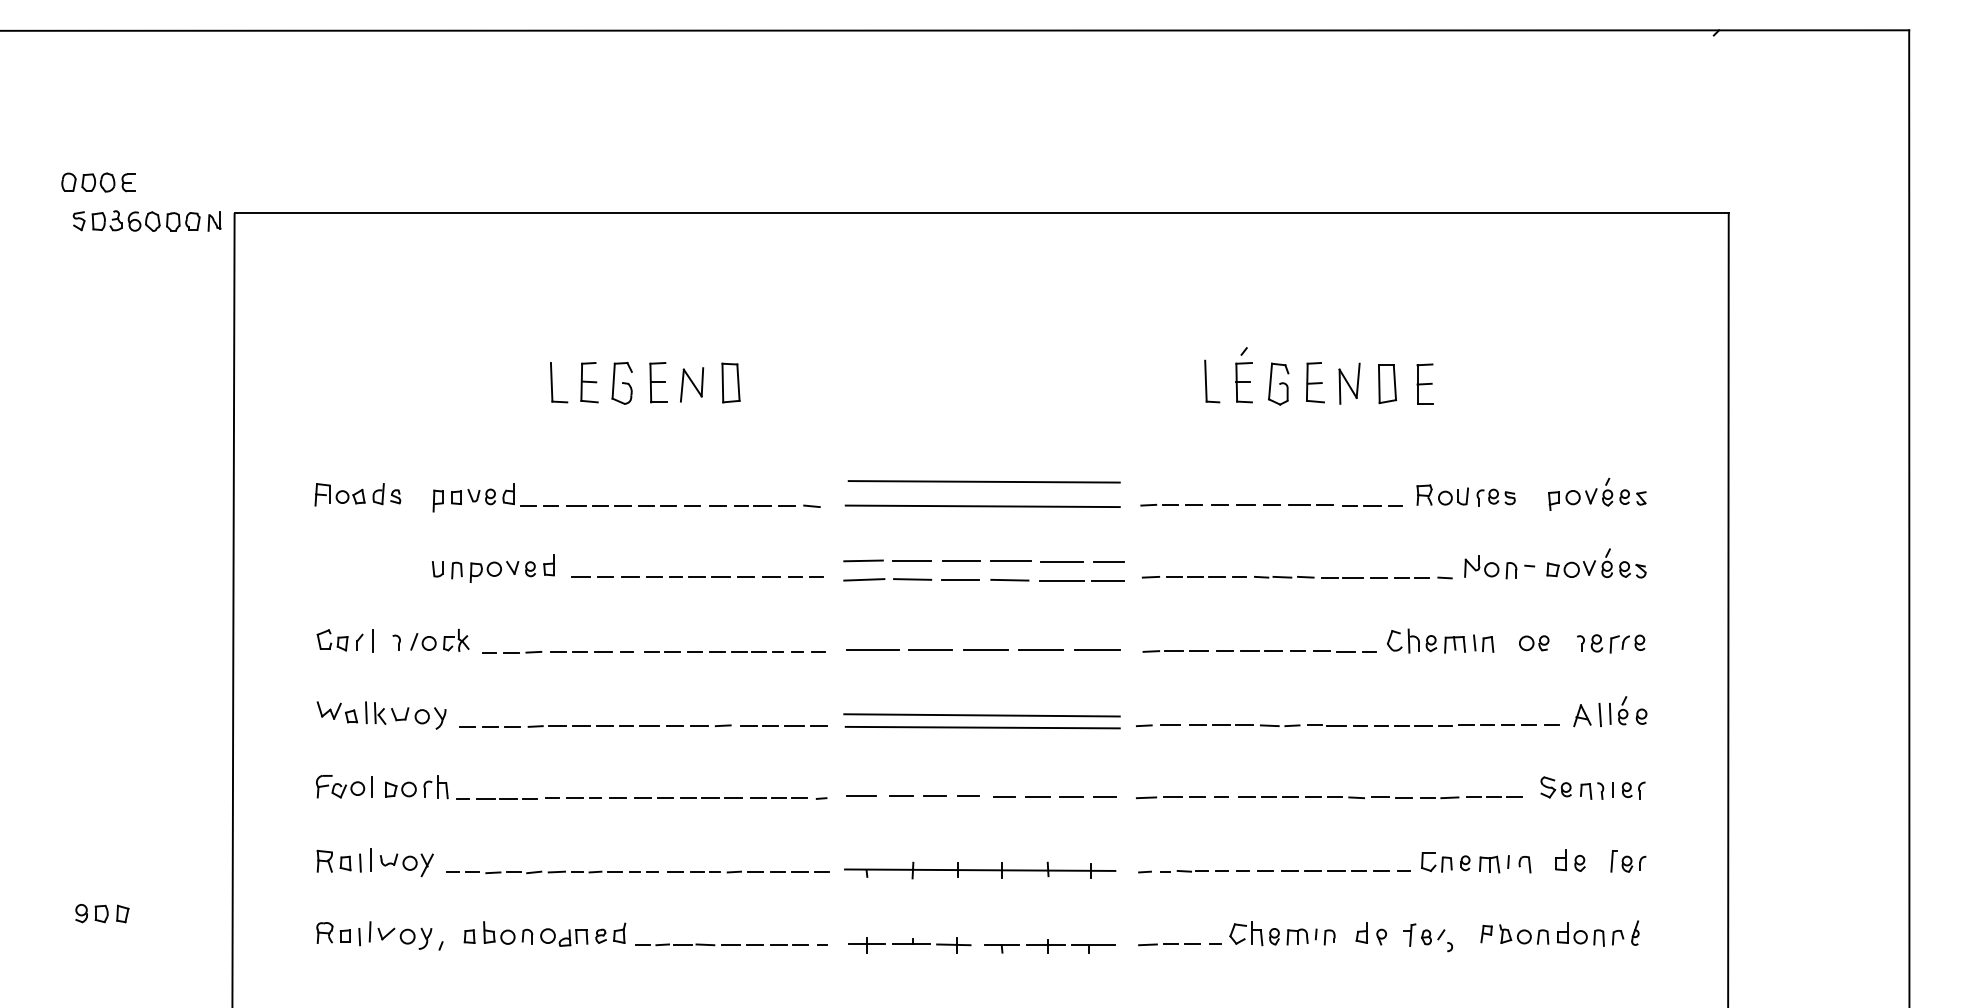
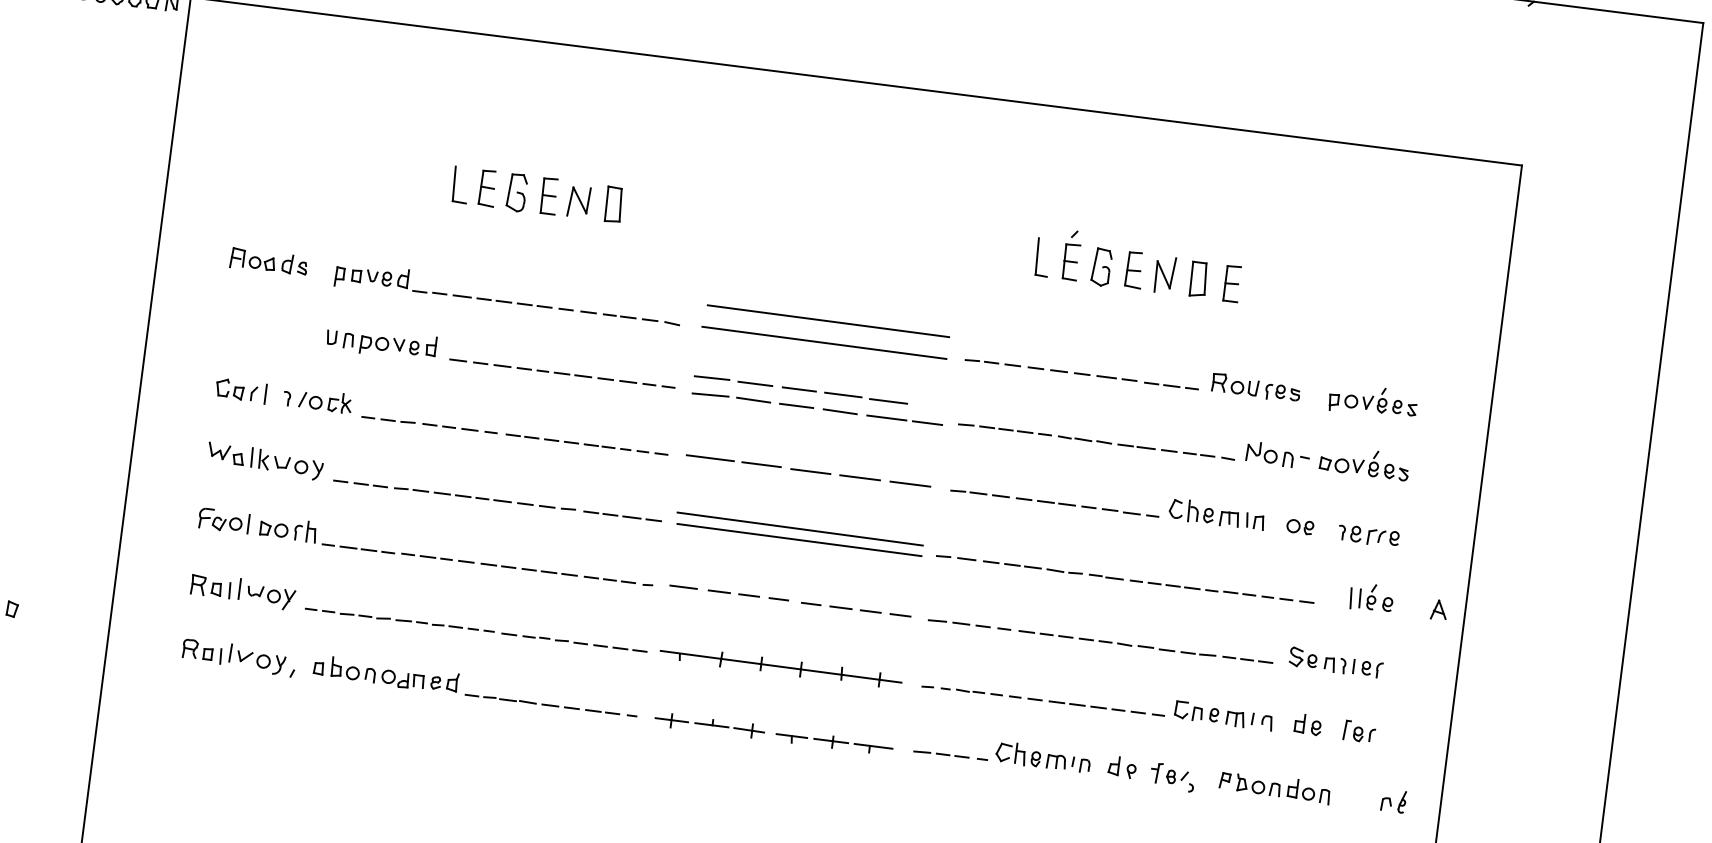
line: (1108, 562) -> (930, 407), removed
part: (1582, 715) -> (1439, 609), moved
part: (1625, 932) -> (1393, 800), moved

